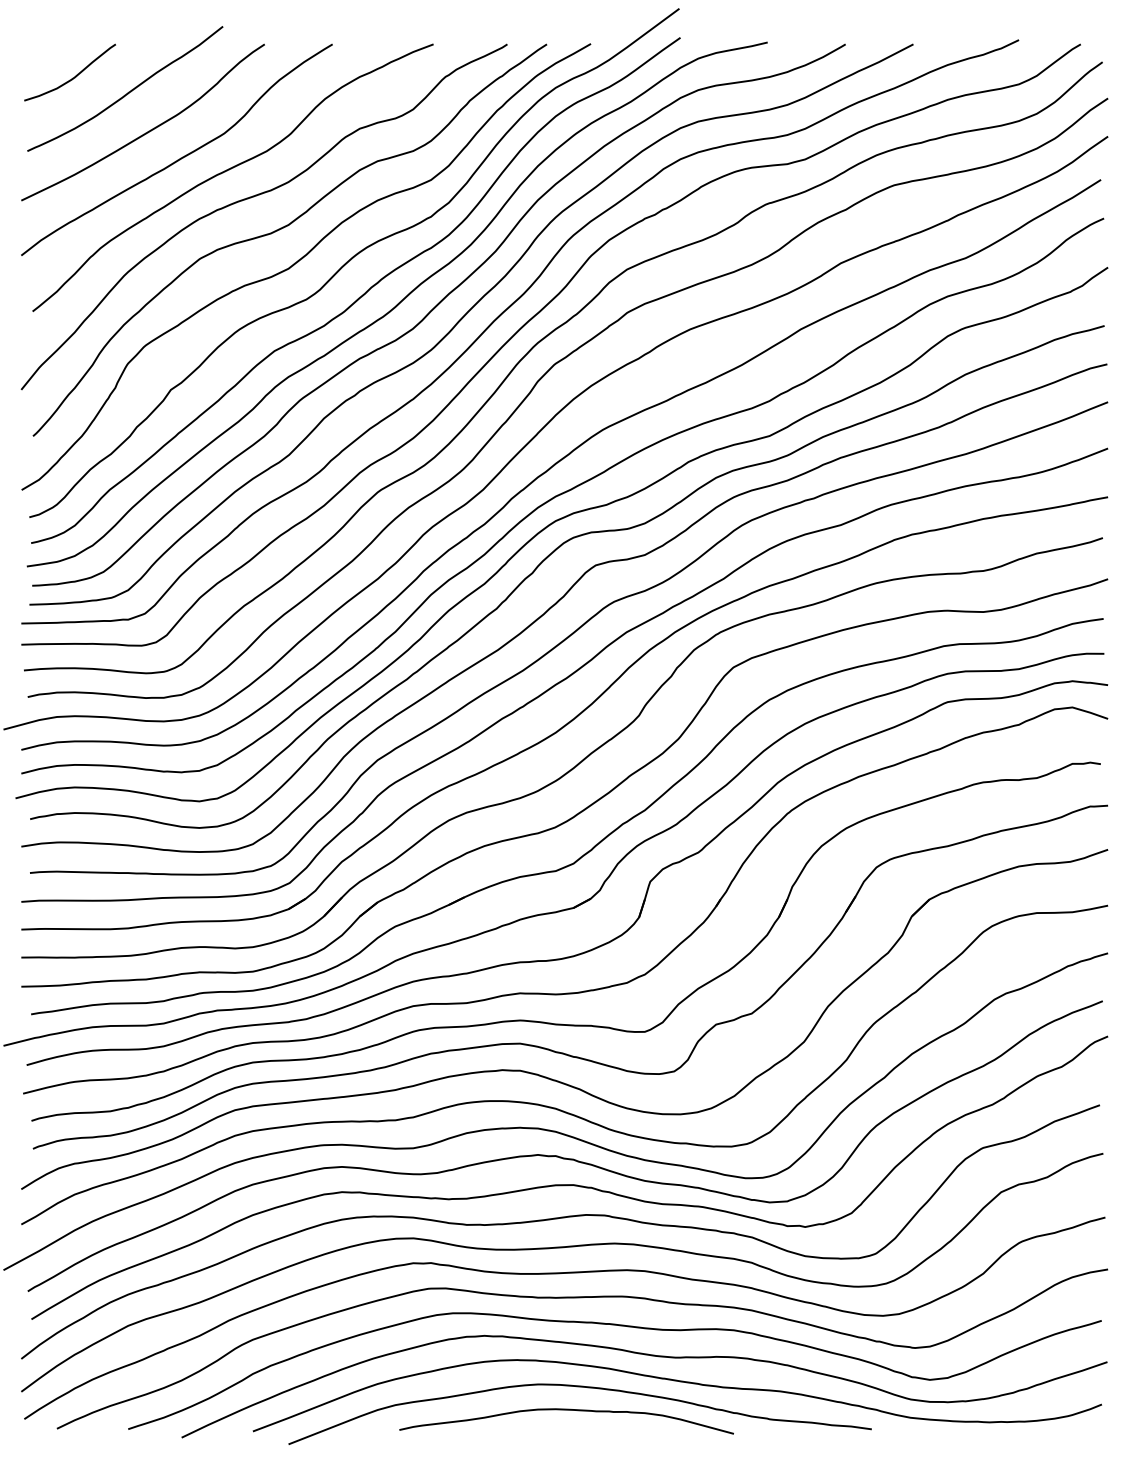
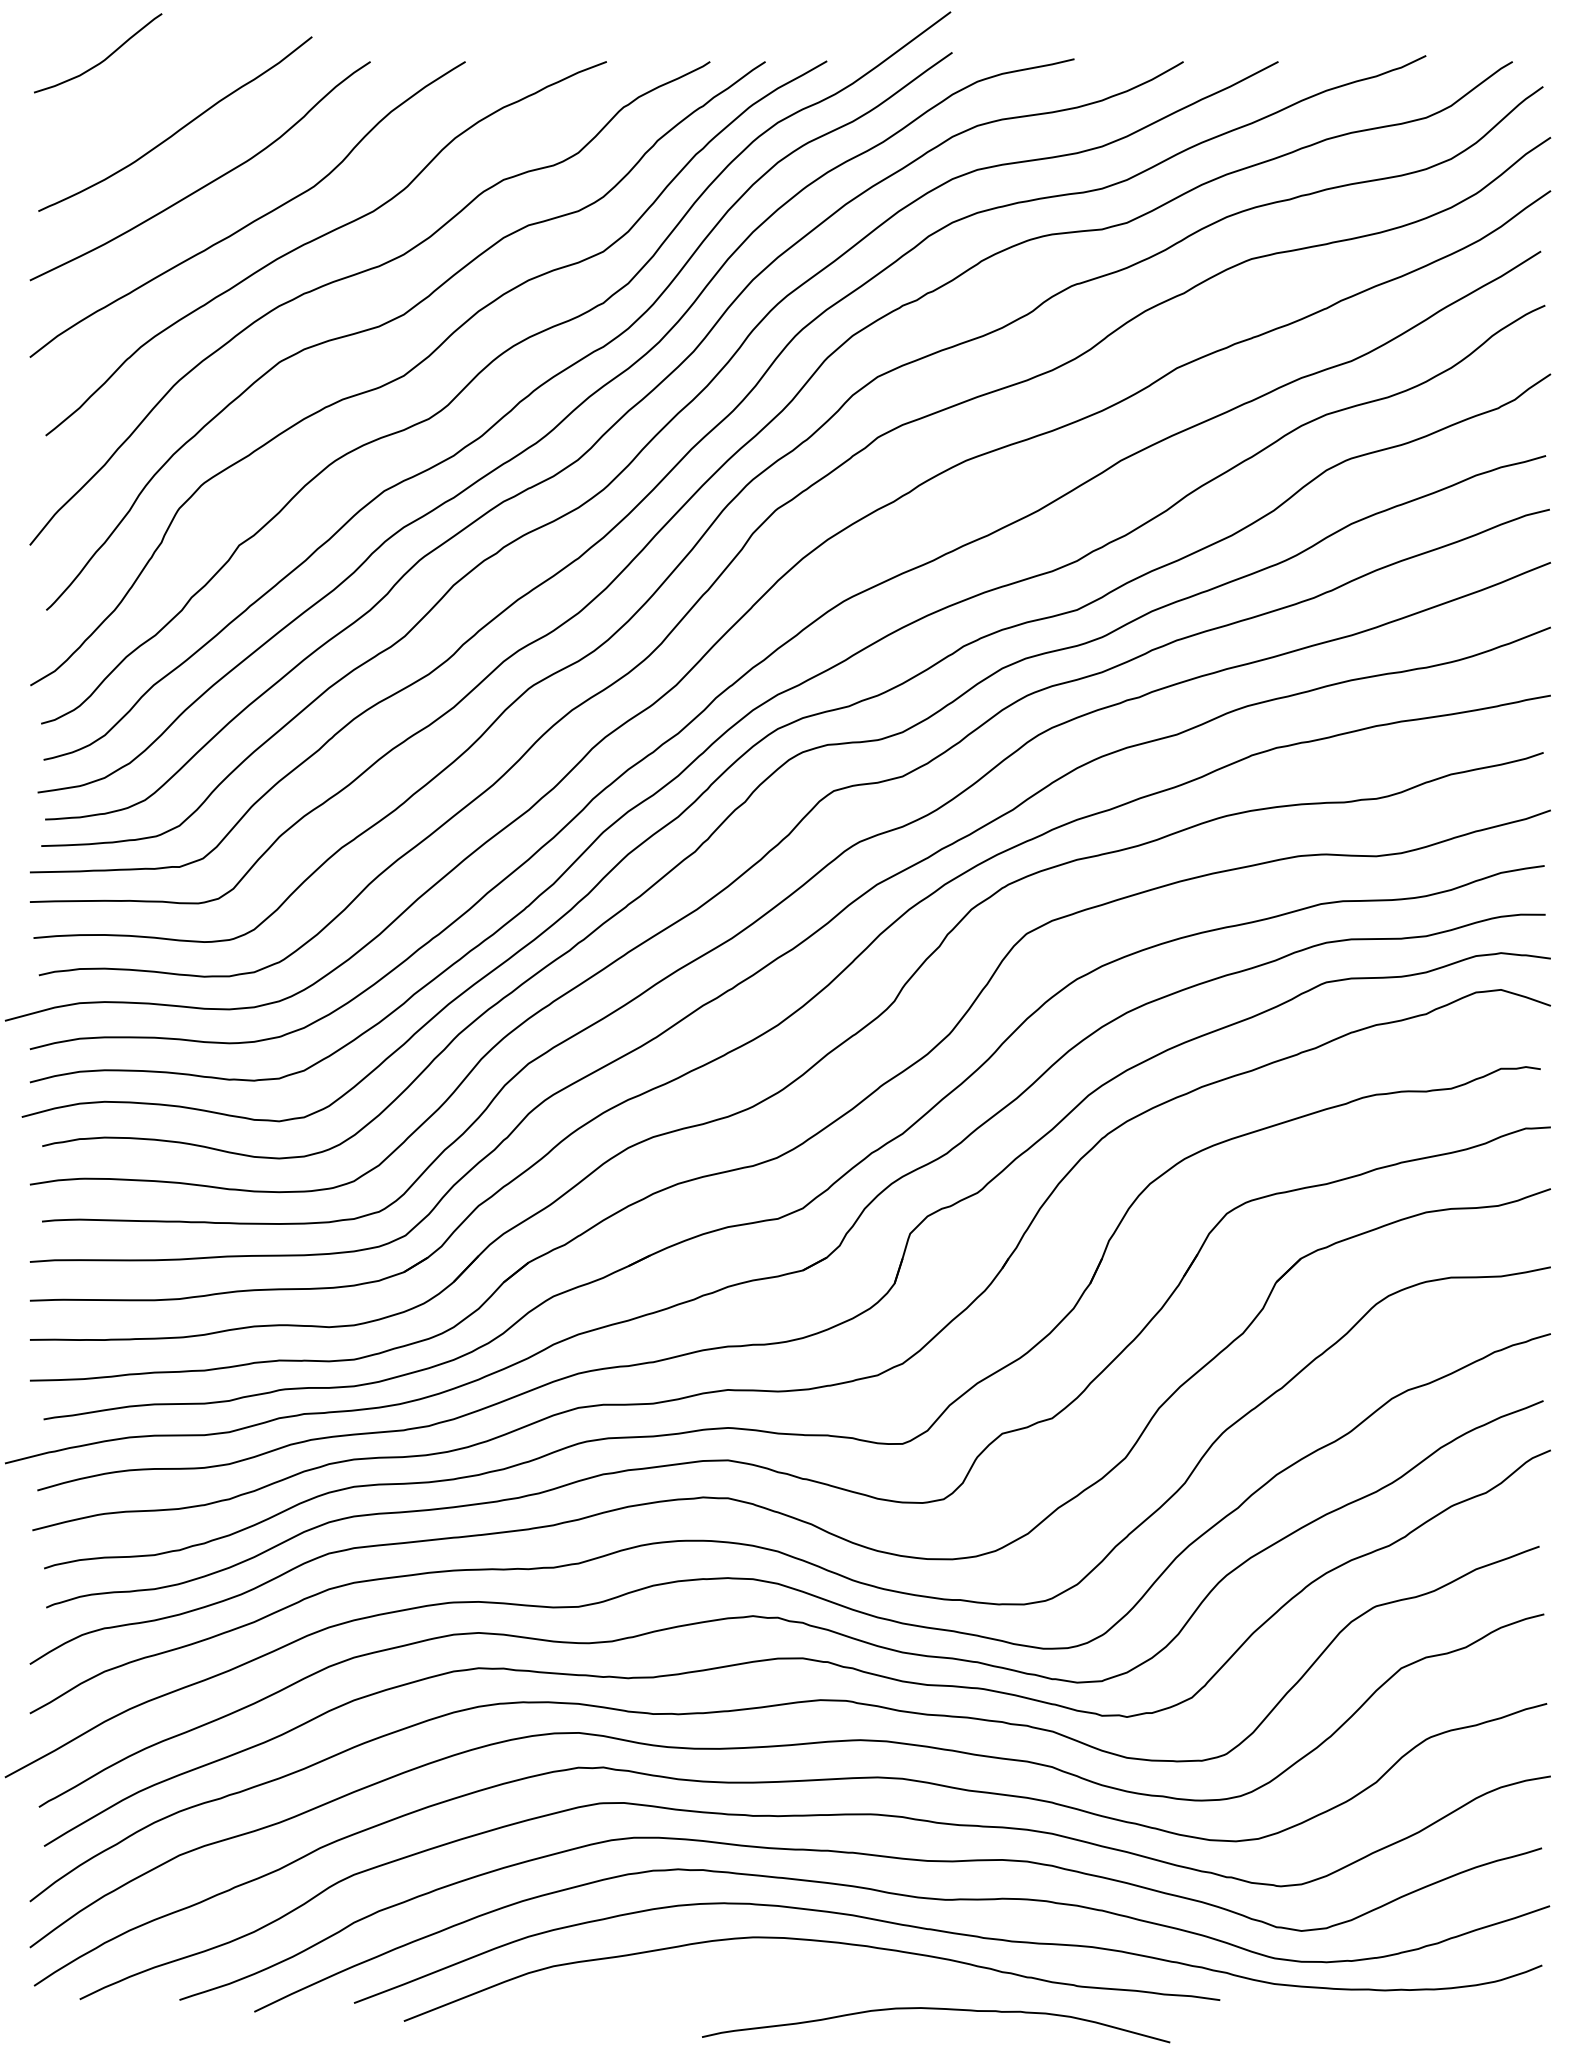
curve: (73, 77) -> (103, 59), moved
curve: (566, 1410) -> (936, 2009), moved

